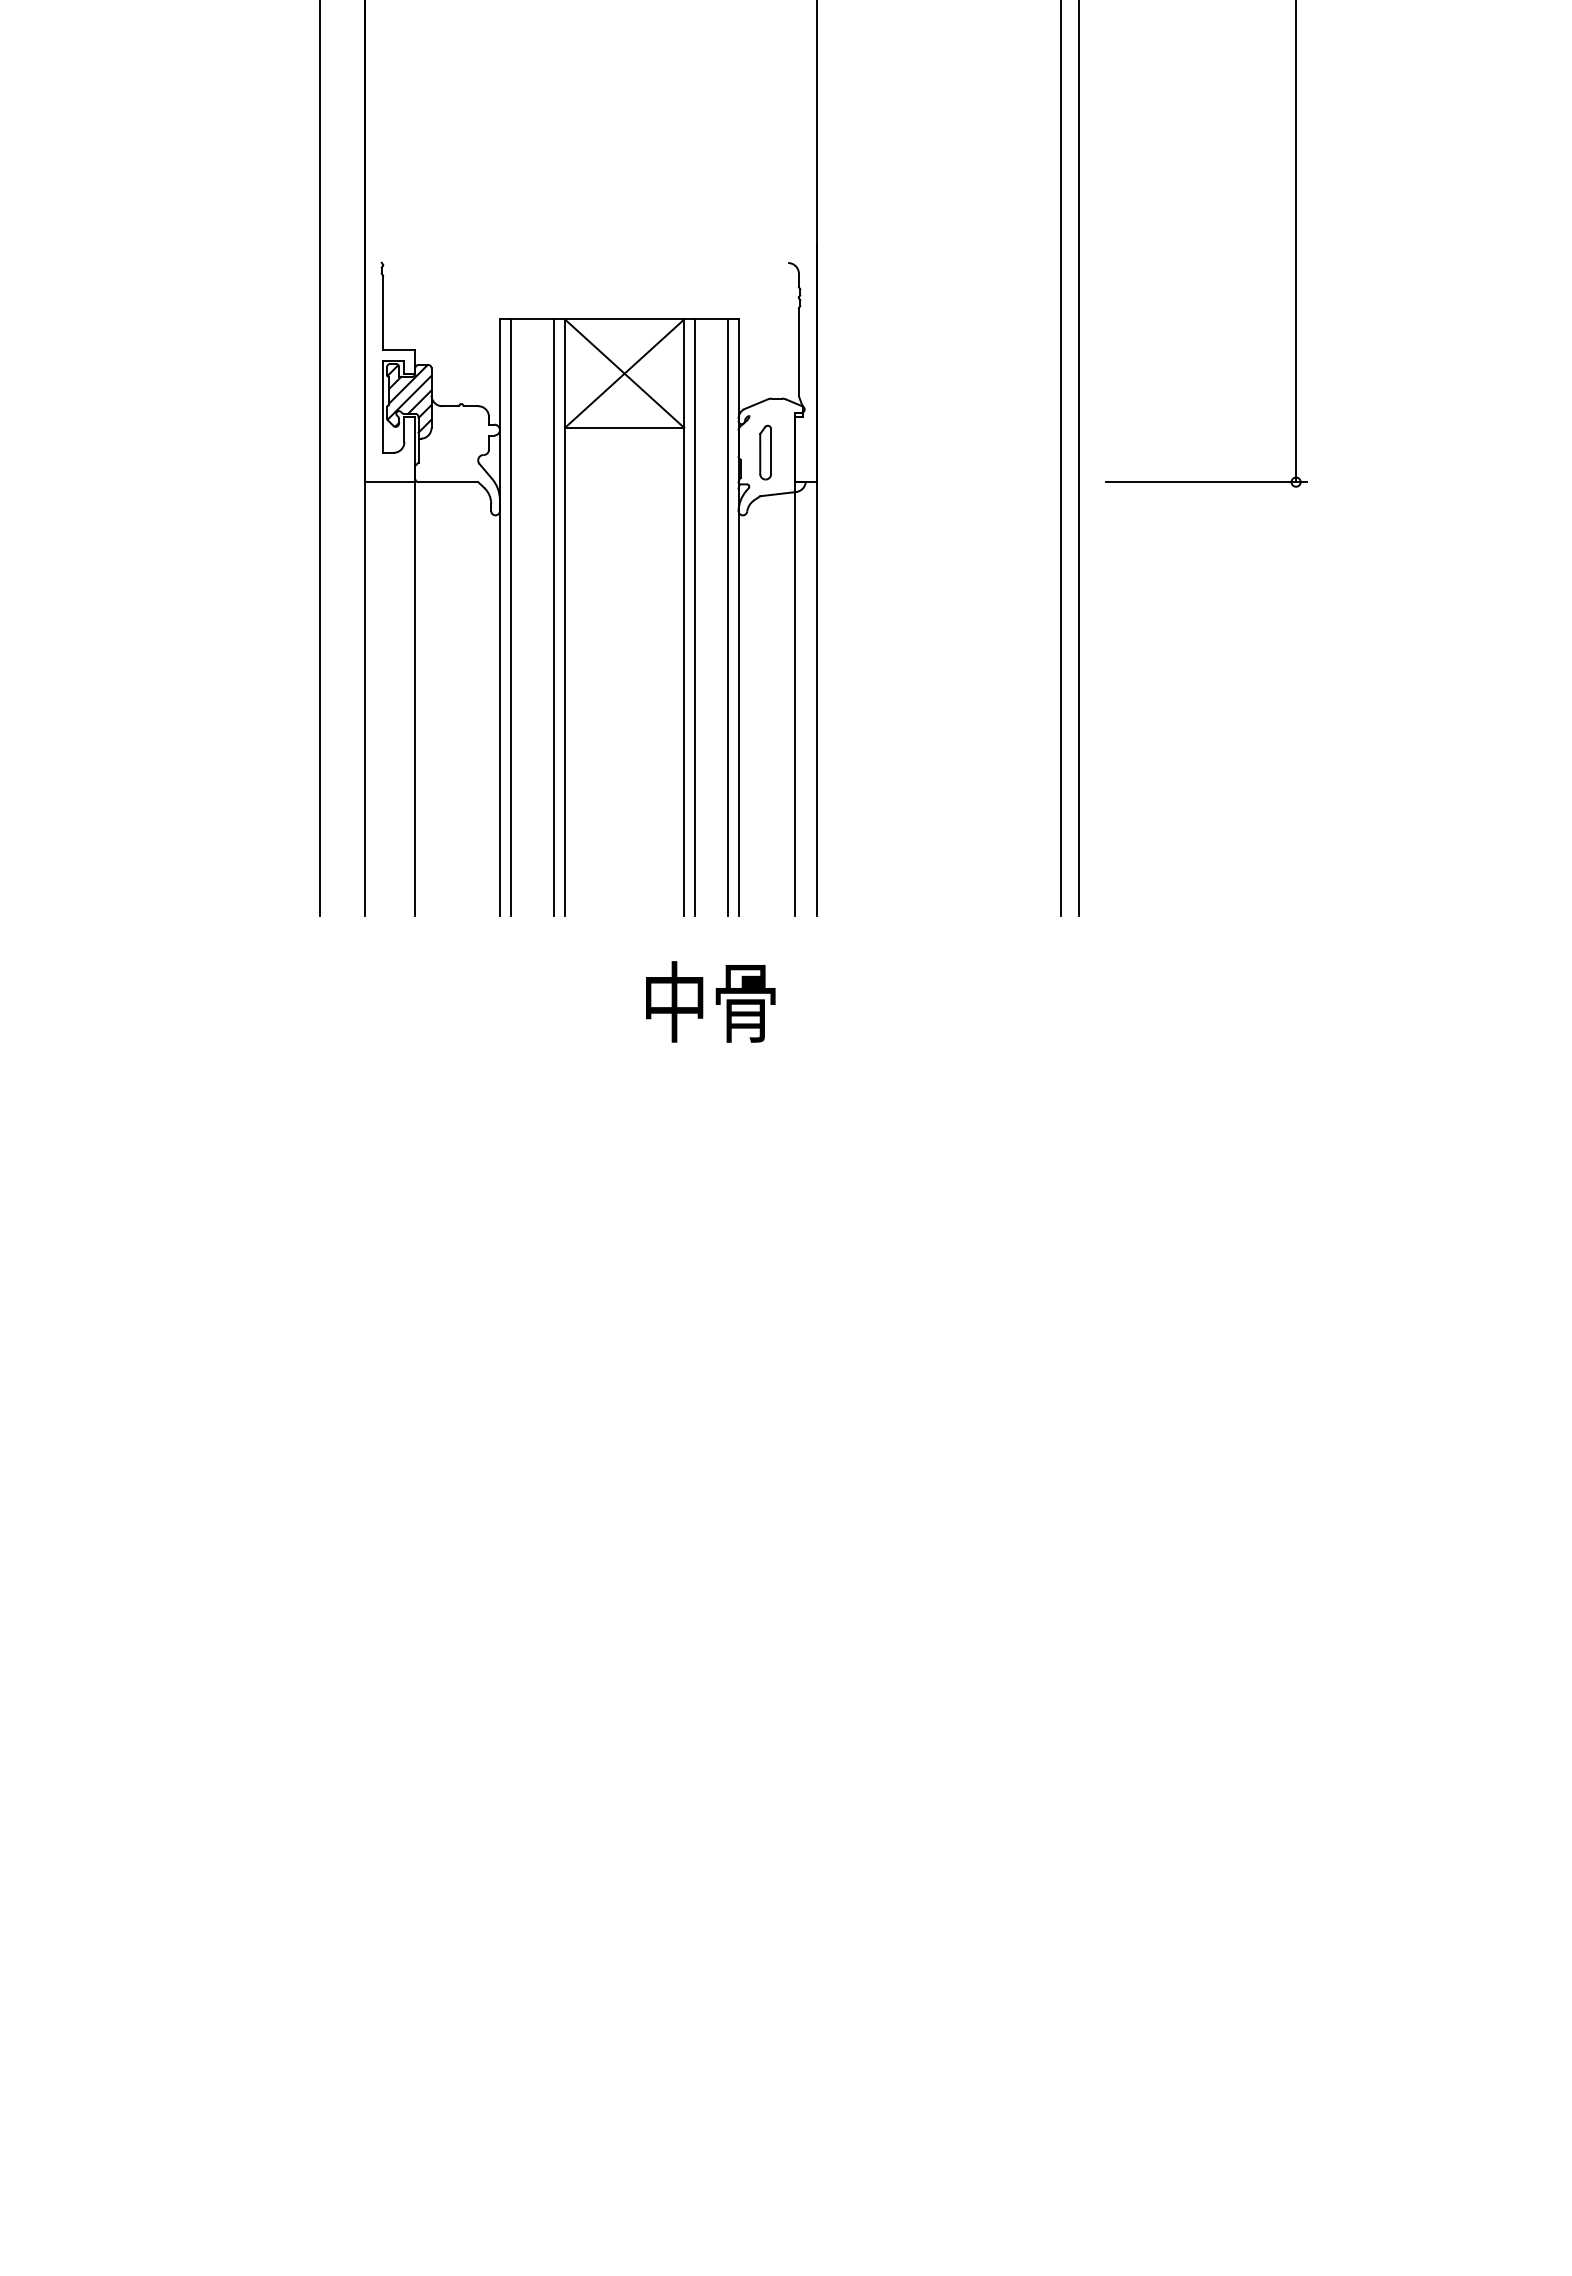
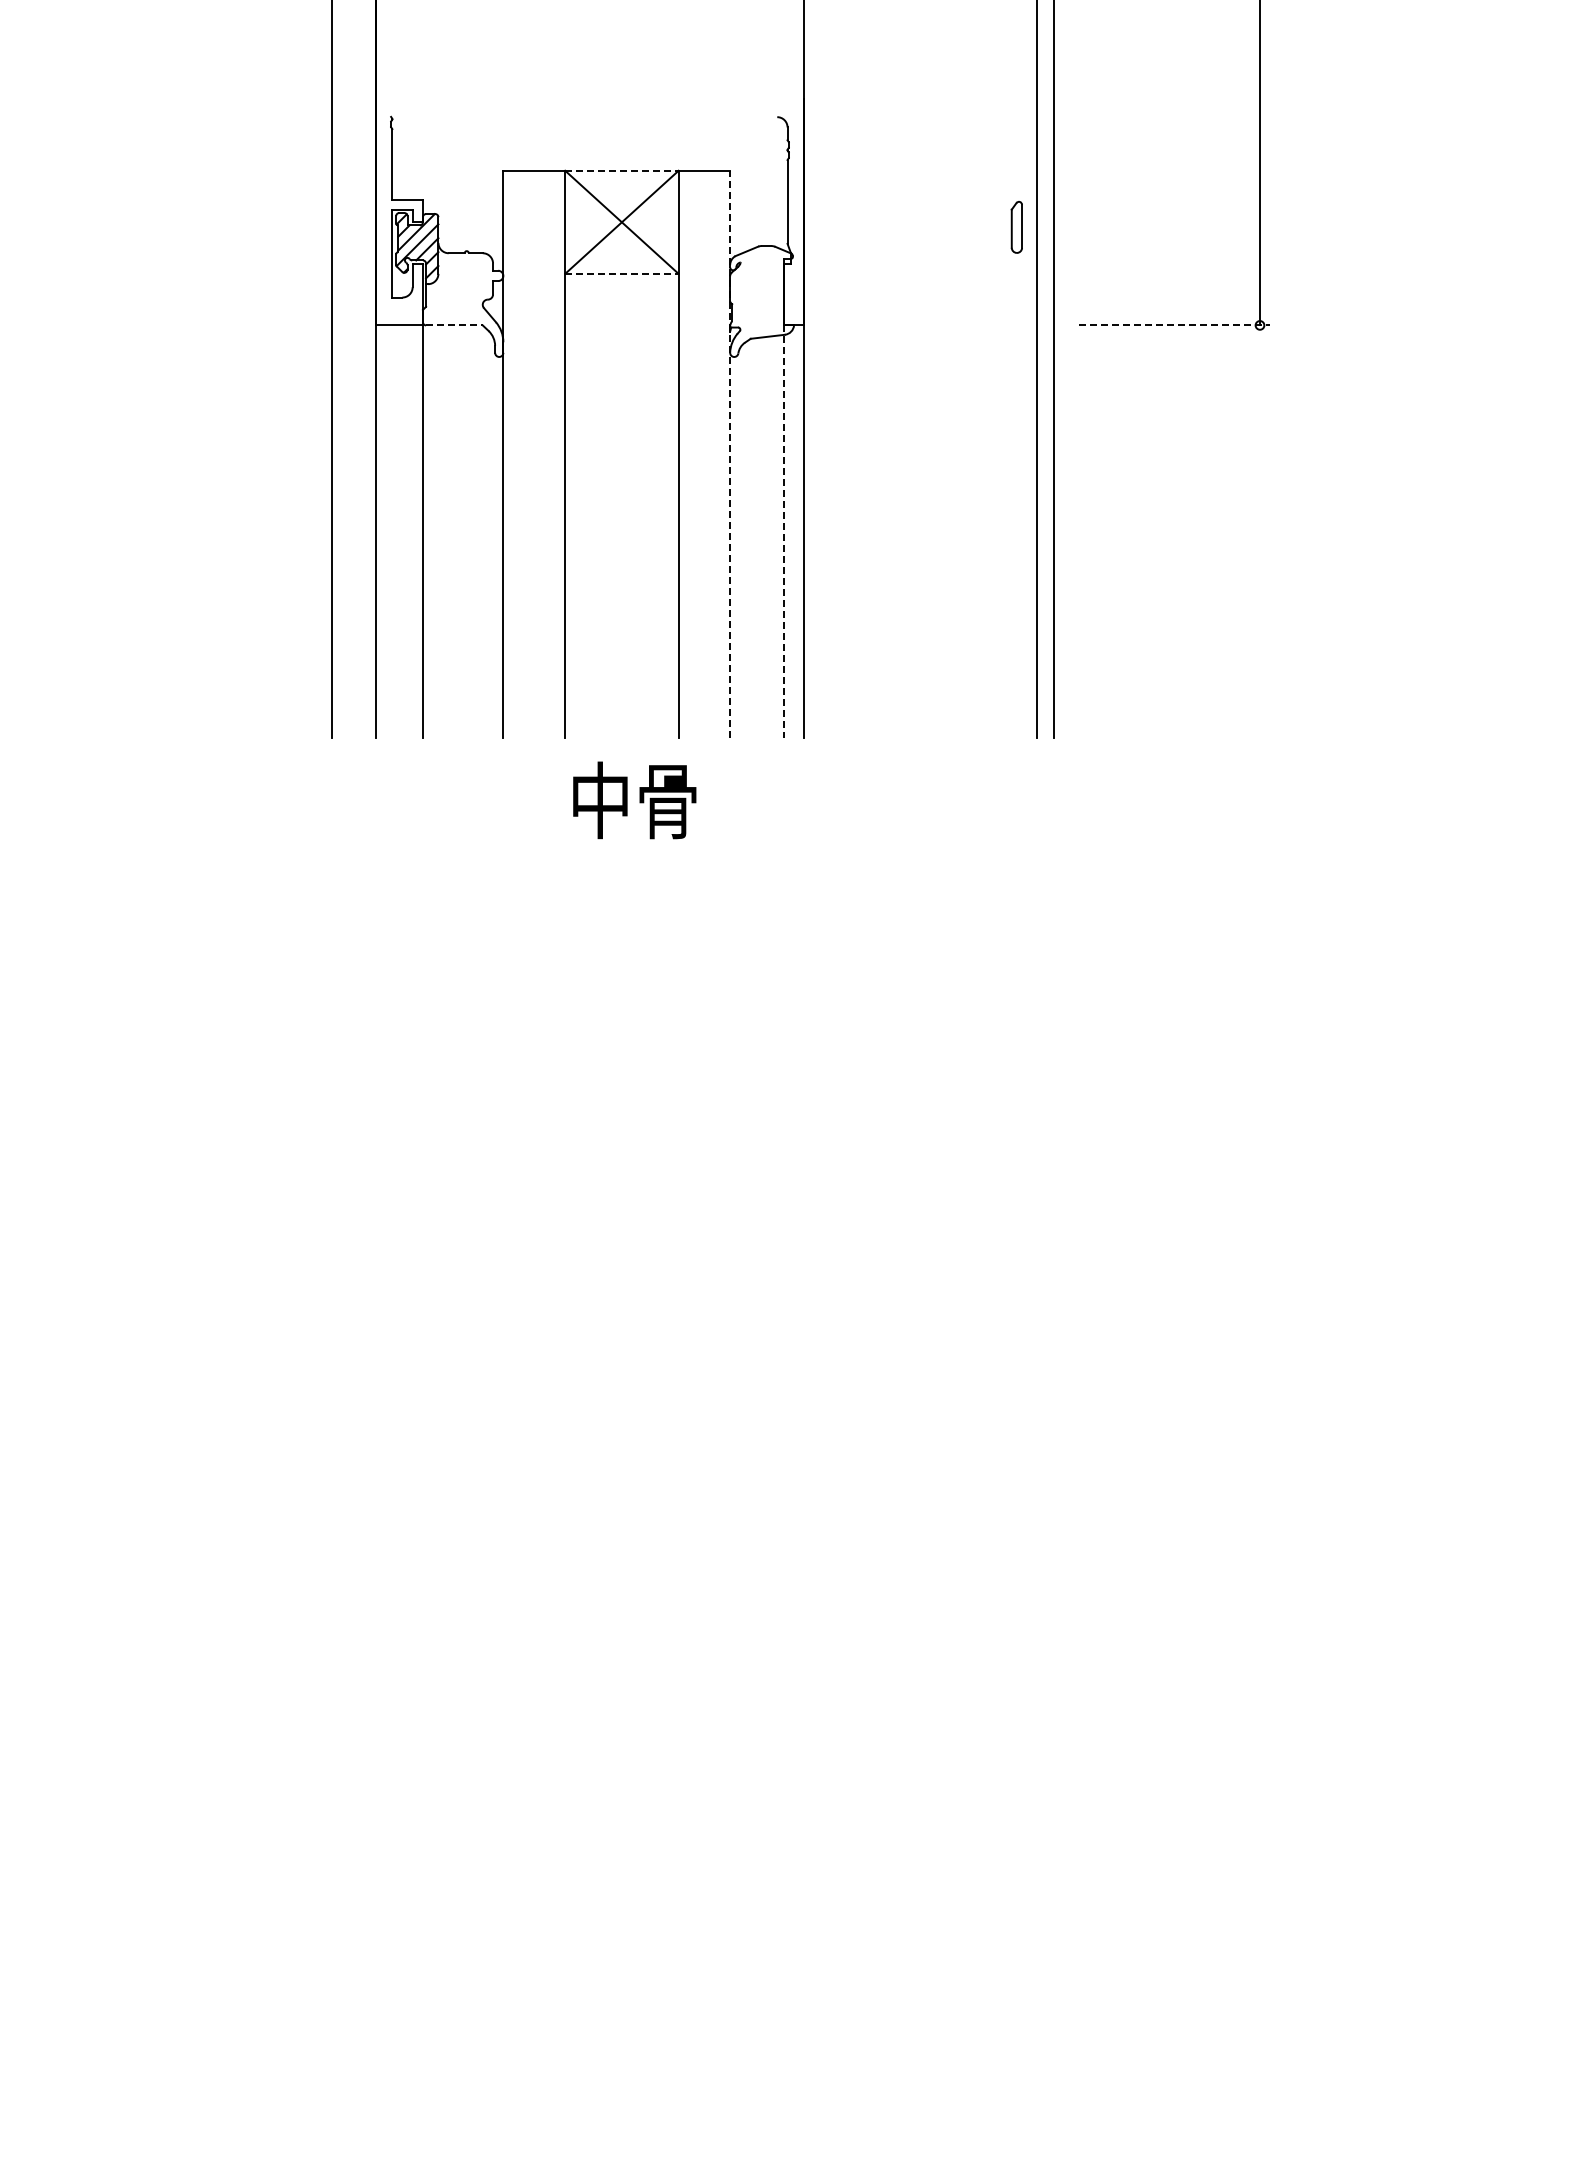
line: (624, 319) -> (621, 170), solid -> dashed
line: (624, 427) -> (621, 273), solid -> dashed
part: (765, 452) -> (1016, 227), moved
line: (448, 482) -> (454, 325), solid -> dashed
line: (1206, 482) -> (1174, 325), solid -> dashed
line: (510, 616) -> (513, 453), removed
line: (553, 616) -> (554, 453), removed
line: (694, 616) -> (688, 453), removed
line: (727, 616) -> (719, 453), removed
line: (738, 616) -> (730, 453), solid -> dashed
line: (794, 700) -> (783, 532), solid -> dashed
text: (710, 1002) -> (634, 800), moved

